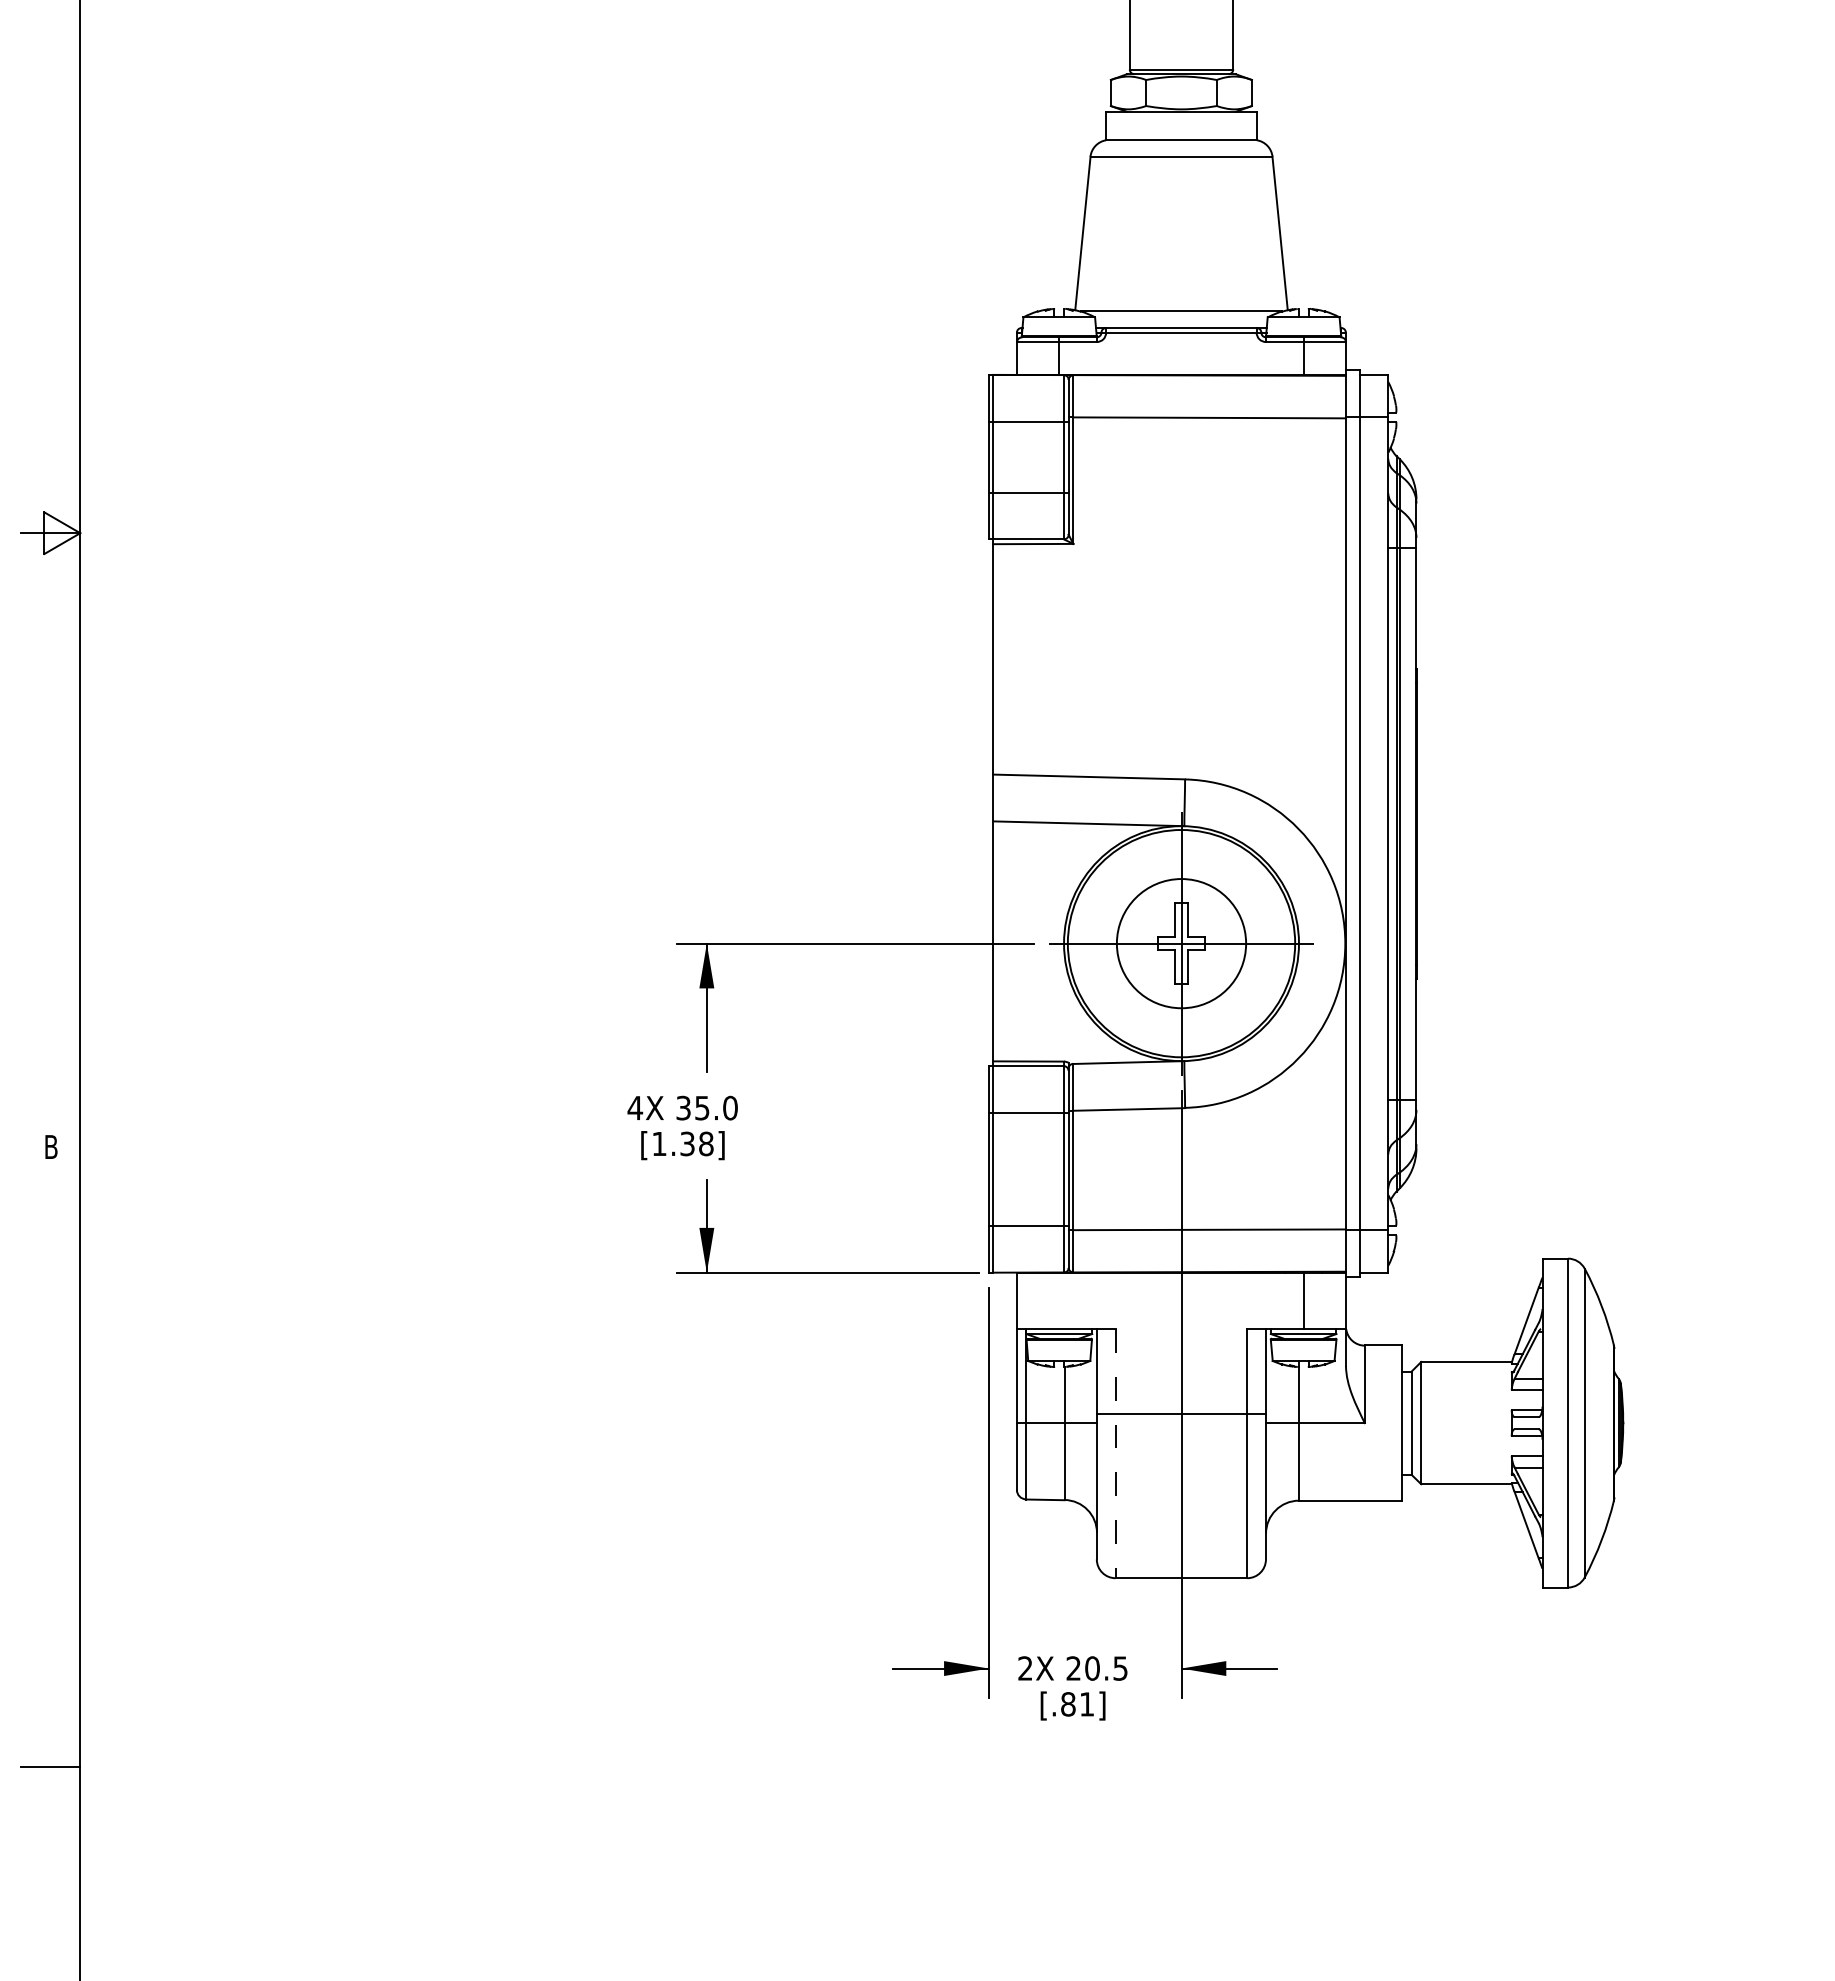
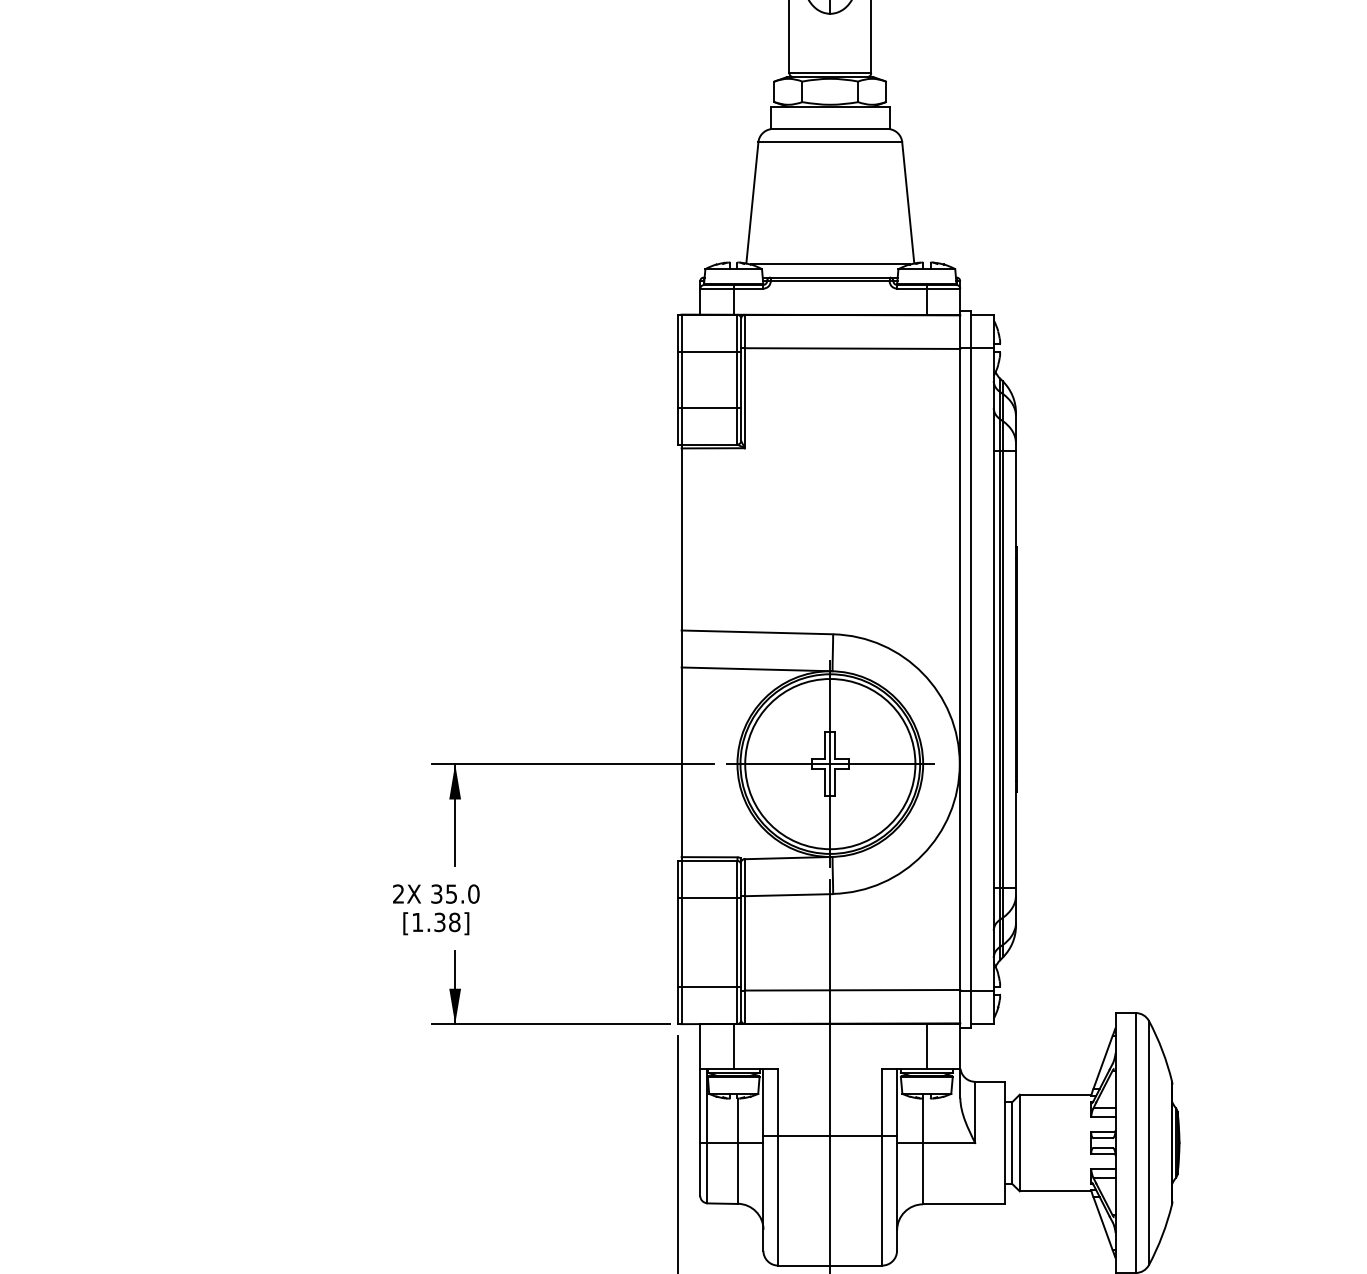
circle: (1181, 943) -> (830, 763), size x1.67
text: (635, 1107) -> (398, 893), 4X -> 2X
line: (1059, 1300) -> (733, 1046), added
line: (1115, 1453) -> (778, 1167), dashed -> solid

